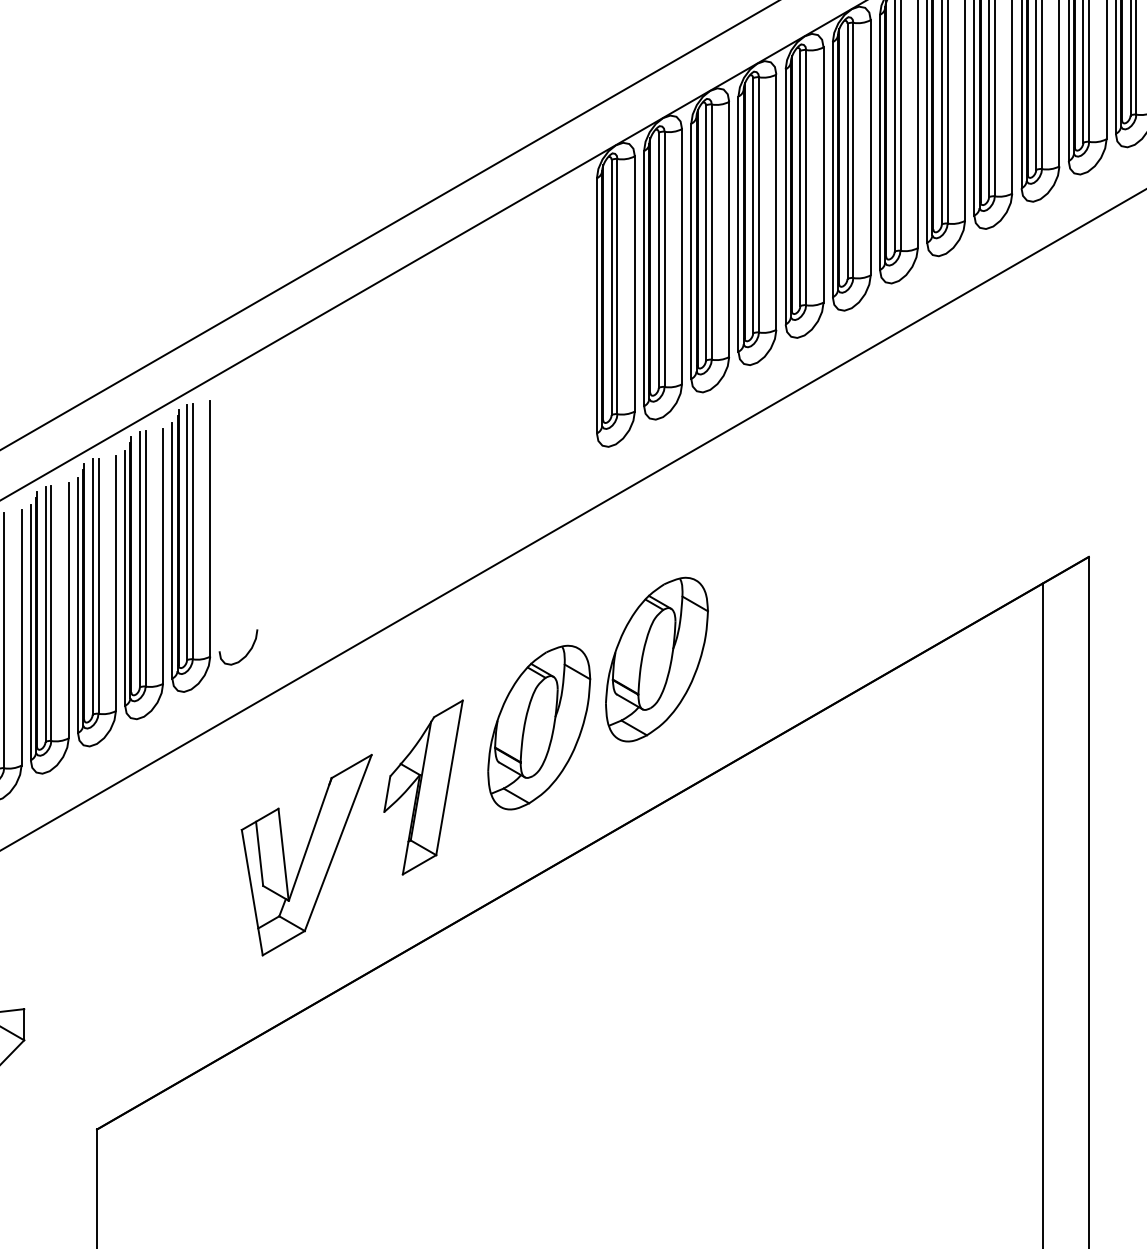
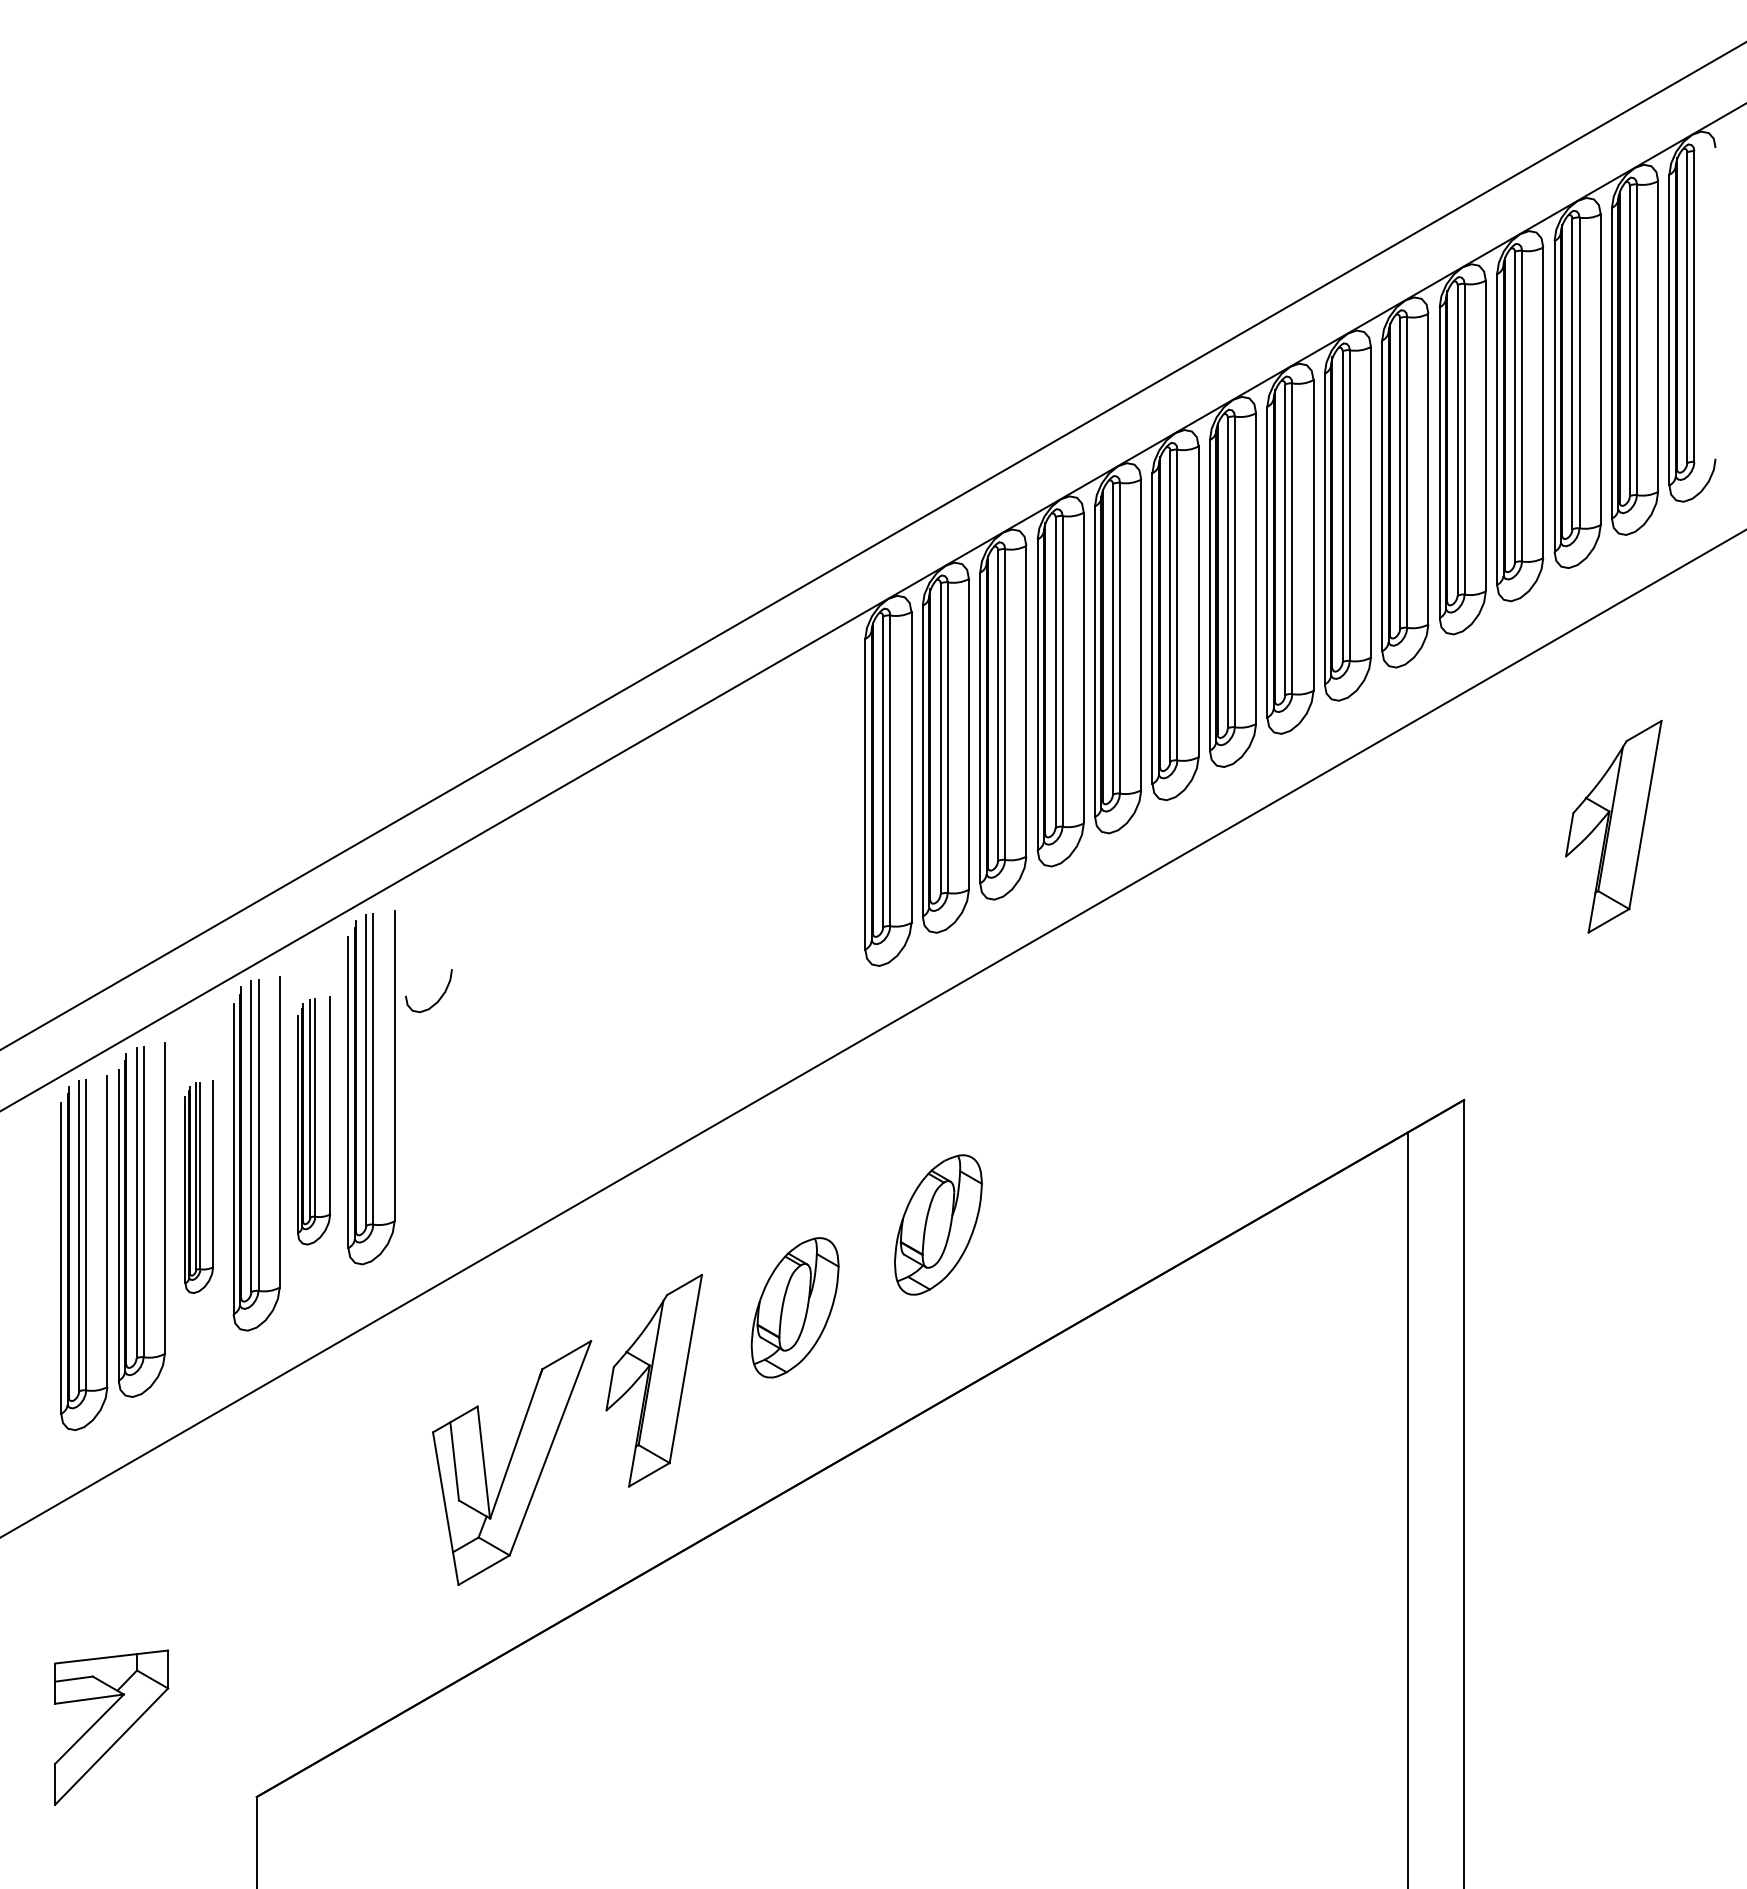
part: (143, 573) -> (313, 1120), size x0.7
part: (50, 628) -> (199, 1186), size x0.6
curve: (245, 655) -> (437, 1000), moved
part: (657, 659) -> (938, 1224), size x0.7
part: (539, 727) -> (795, 1307), size x0.7

